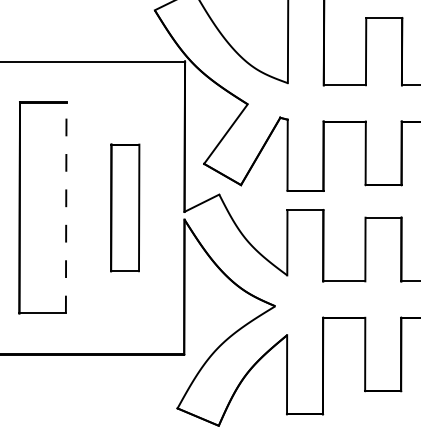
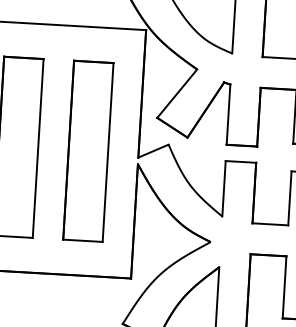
line: (66, 207) -> (38, 148), dashed -> solid
part: (124, 207) -> (87, 150), size x1.67

